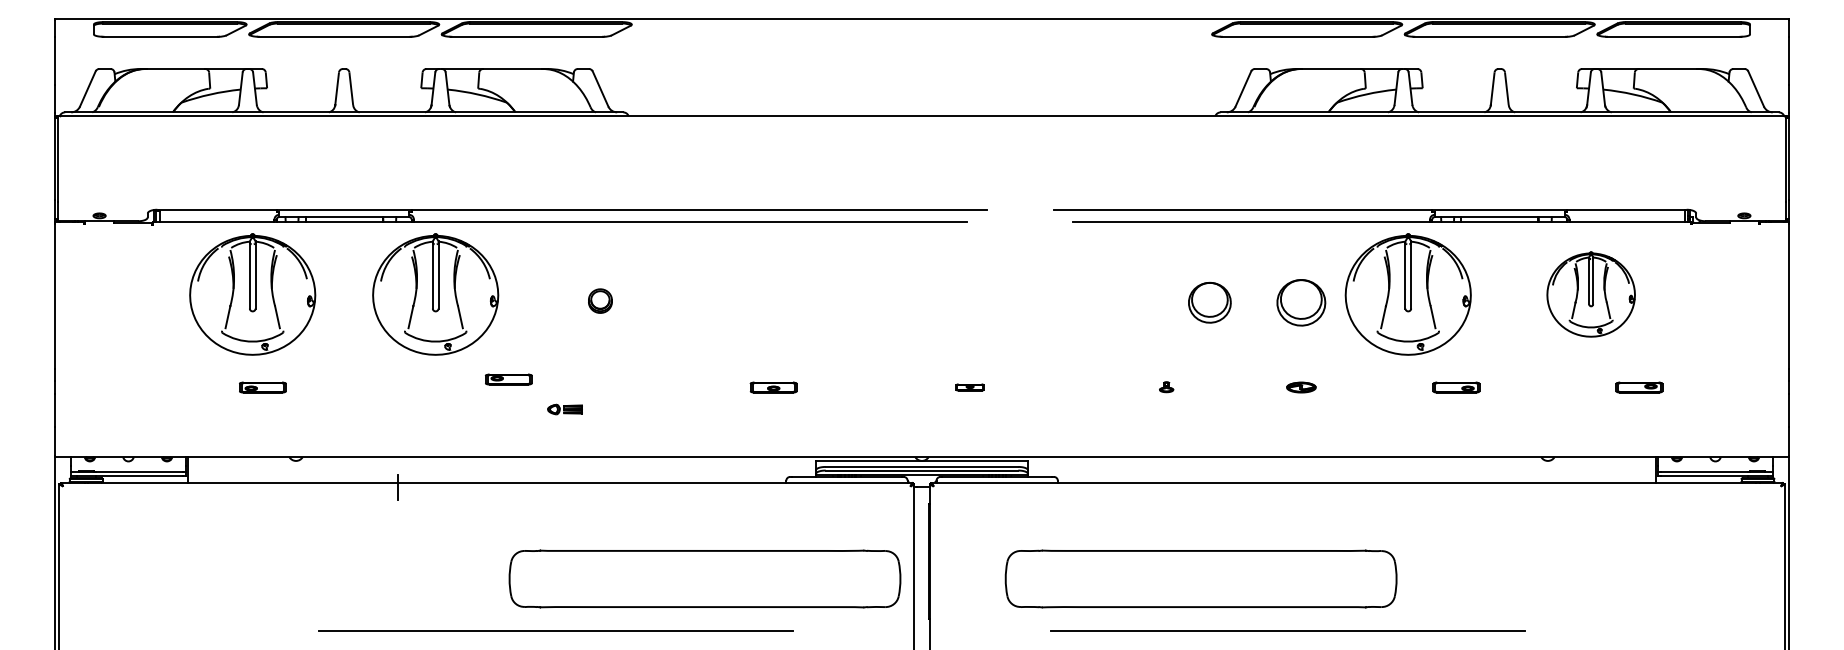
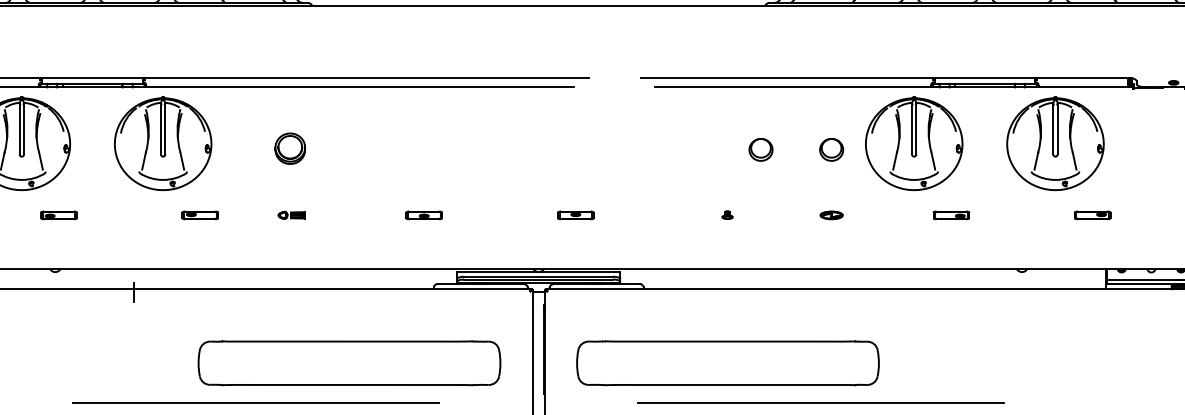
part: (1590, 294) -> (1054, 143), size x1.43
part: (600, 300) -> (290, 148), size x1.67
part: (1209, 302) -> (760, 149), size x0.71
part: (1301, 302) -> (831, 149), size x0.62
part: (508, 379) -> (200, 215), moved
part: (262, 387) -> (58, 215), moved
part: (969, 387) -> (575, 215), size x1.67
part: (564, 409) -> (291, 215), moved
part: (704, 578) -> (349, 362), moved
part: (1200, 578) -> (727, 362), moved

